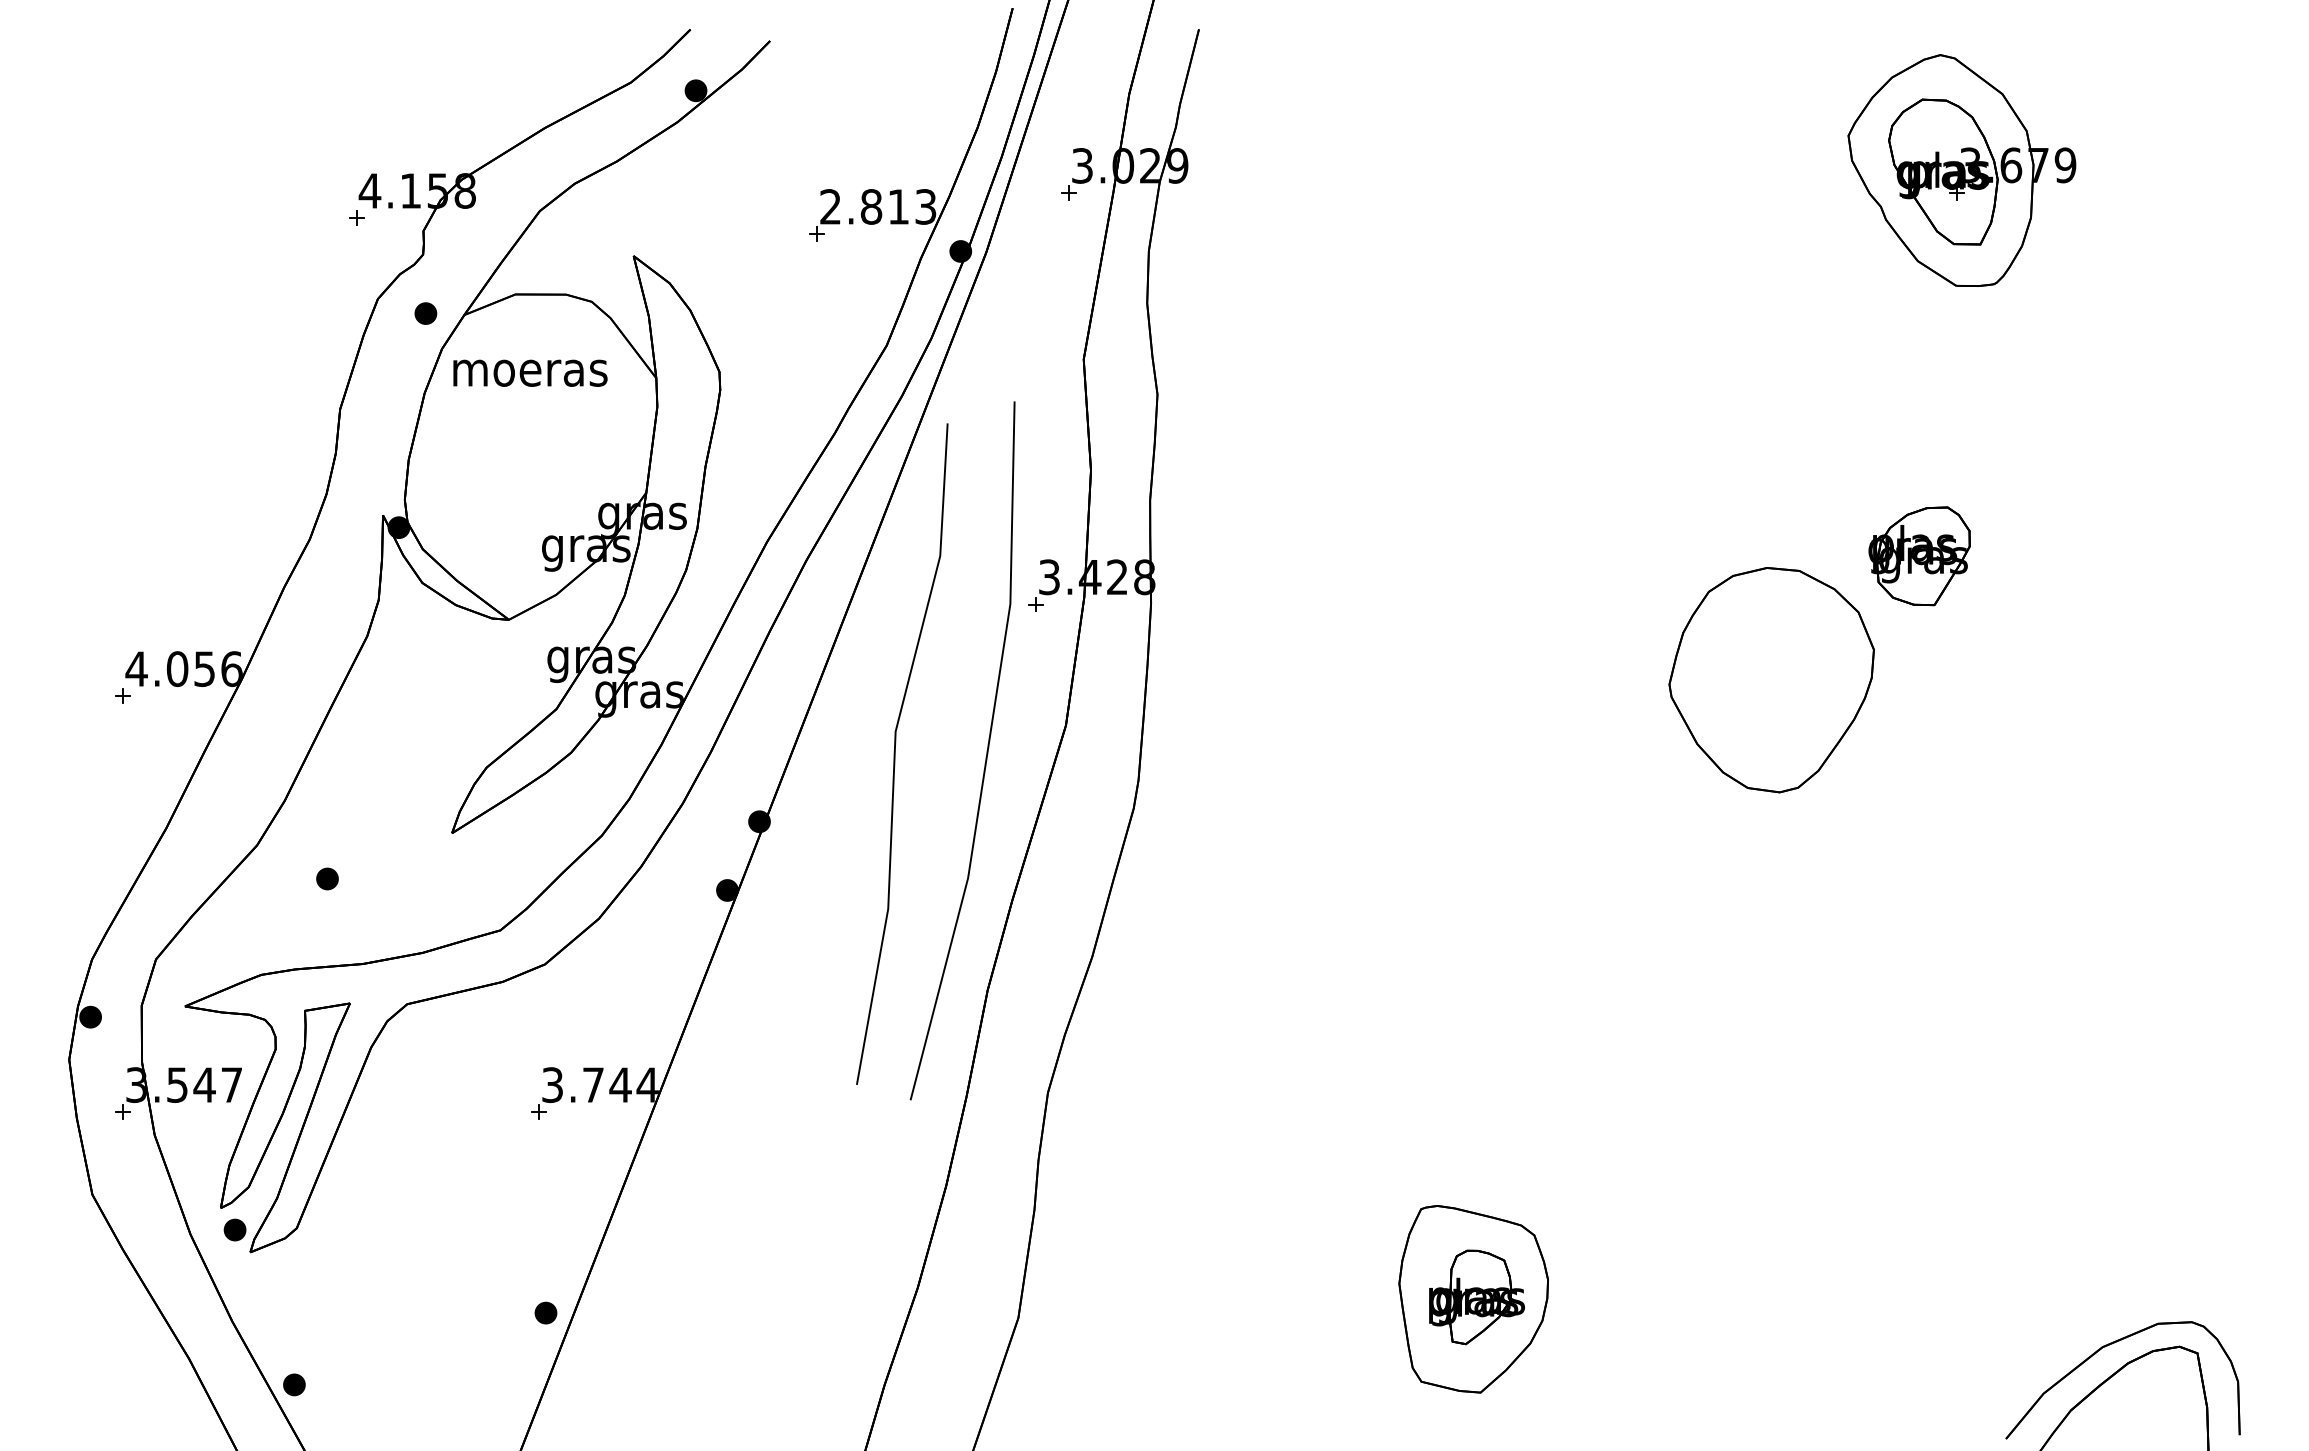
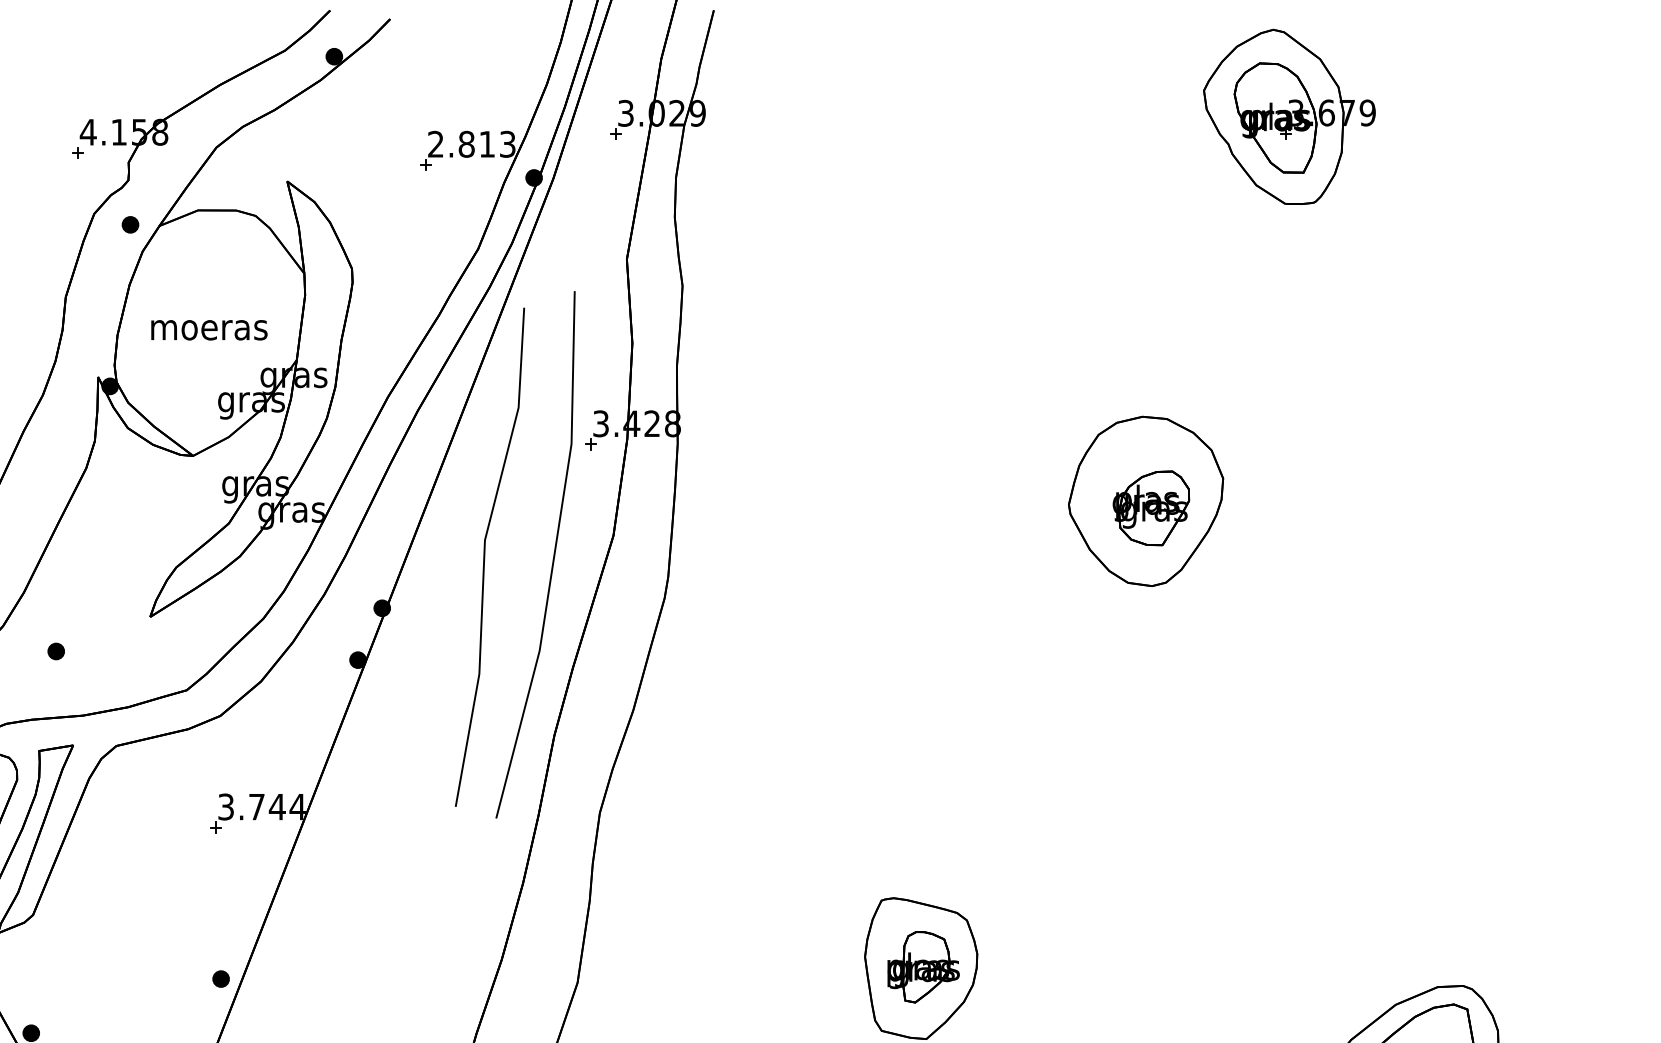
text: (530, 372) -> (209, 329), moved
part: (1919, 556) -> (1151, 508), moved

